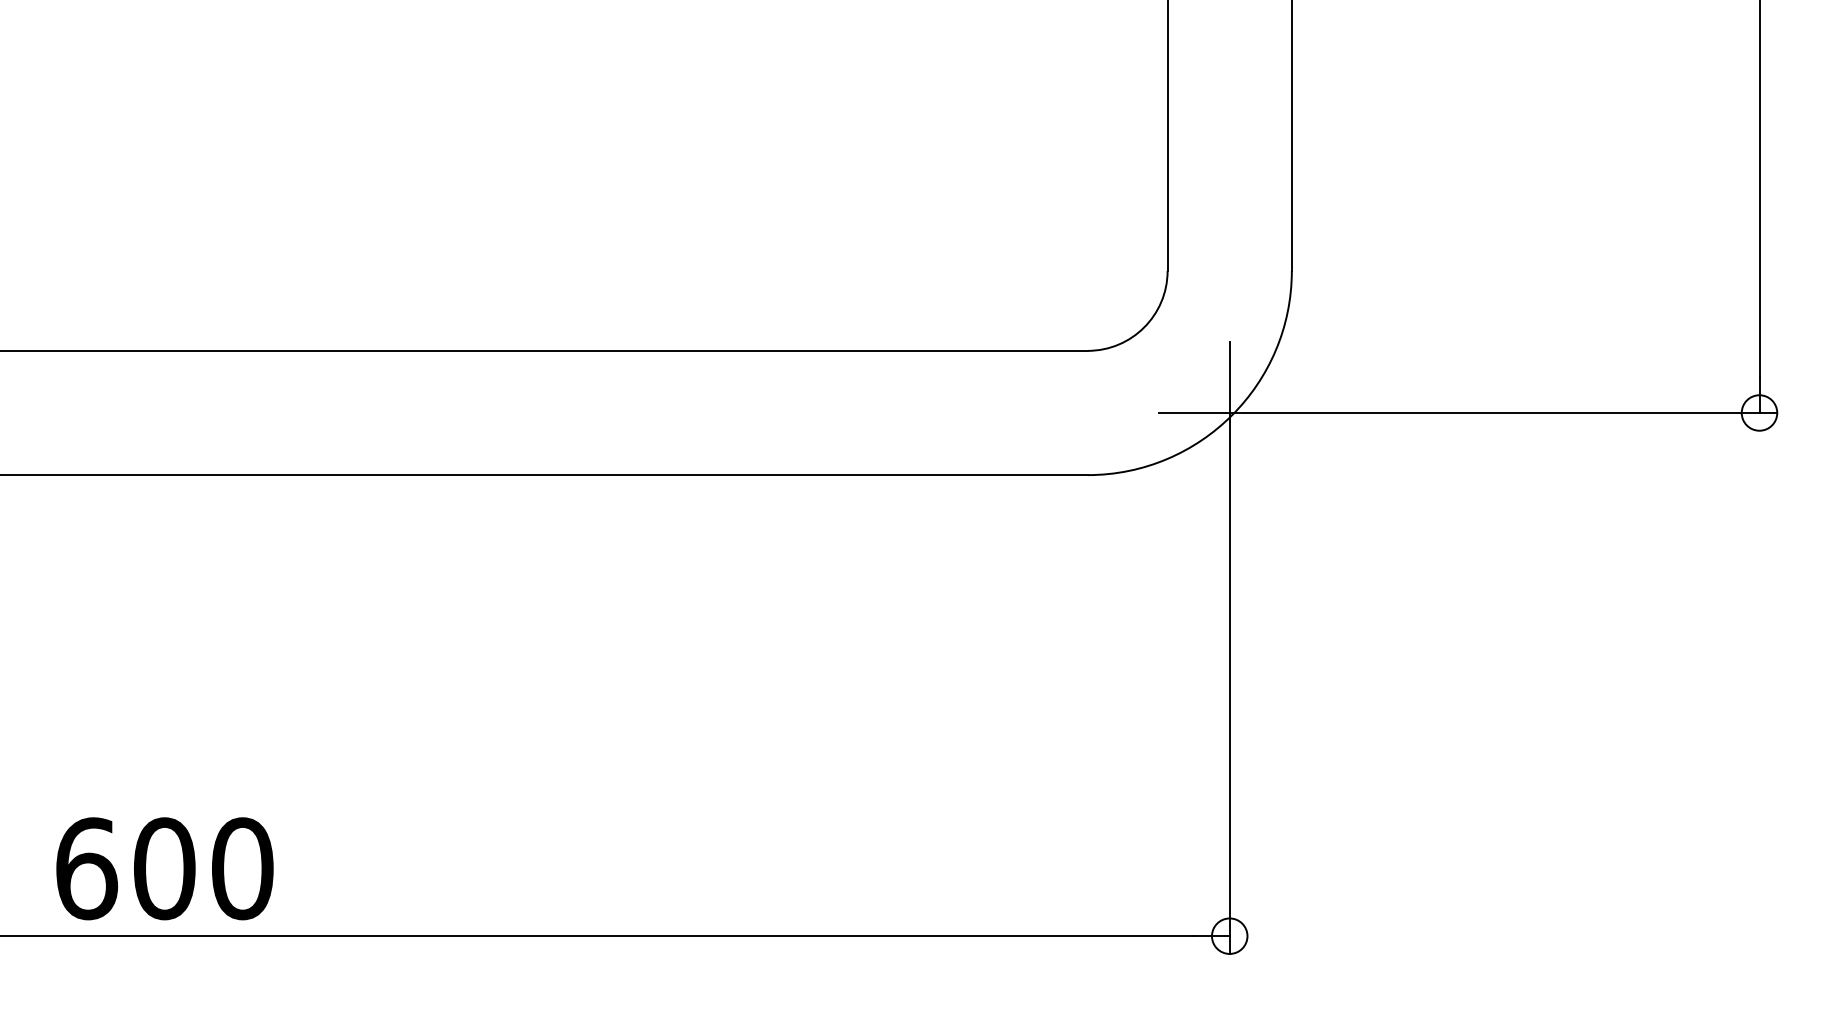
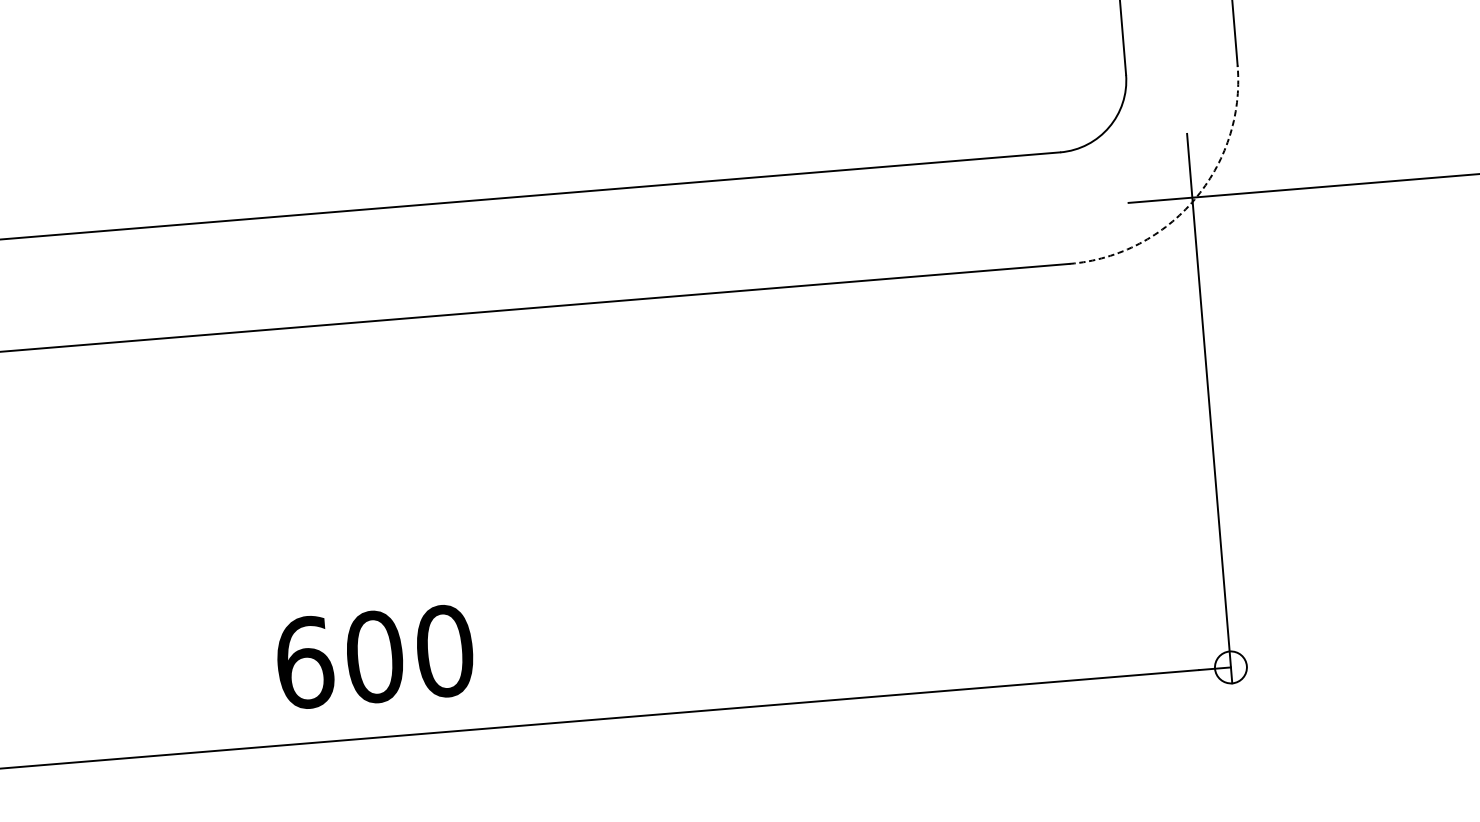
arc: (1232, 415) -> (1195, 199), solid -> dashed
text: (164, 868) -> (374, 656), moved

